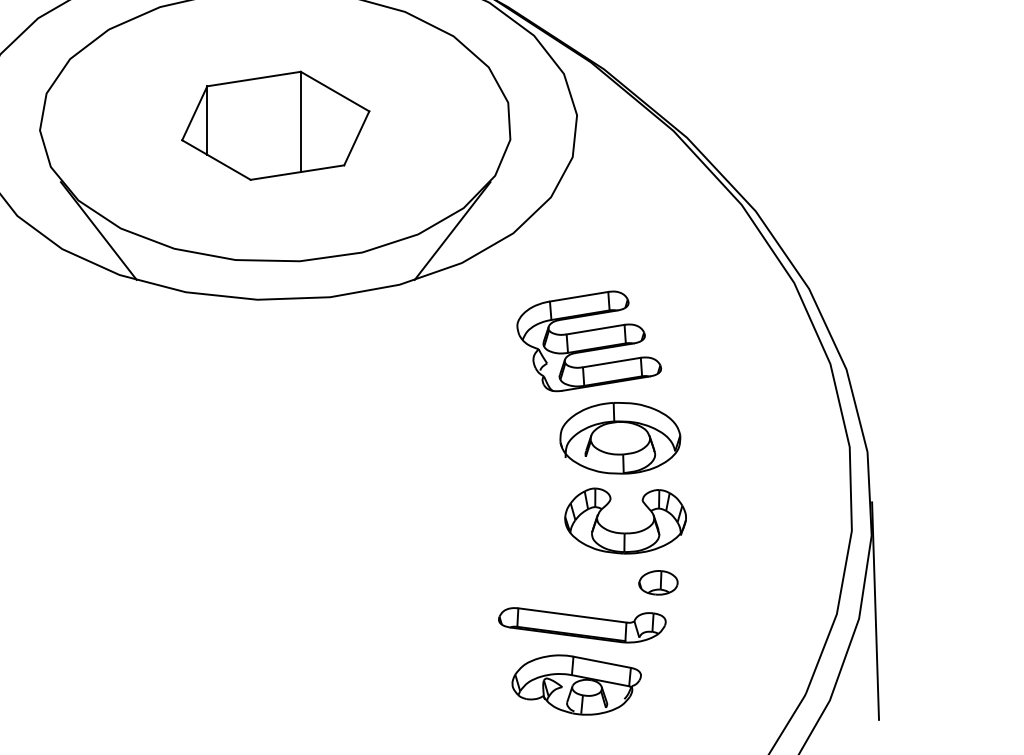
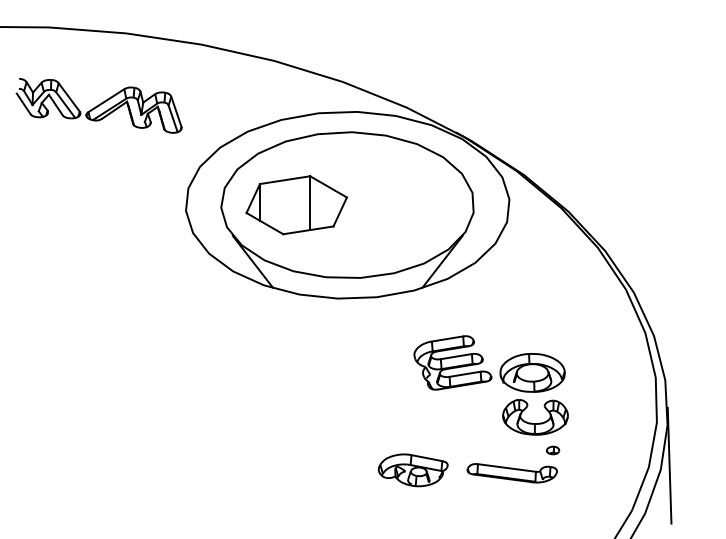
part: (275, 126) -> (296, 205), moved
part: (588, 340) -> (452, 362), moved
part: (657, 582) -> (552, 450), size x0.6
part: (575, 685) -> (412, 470), moved

